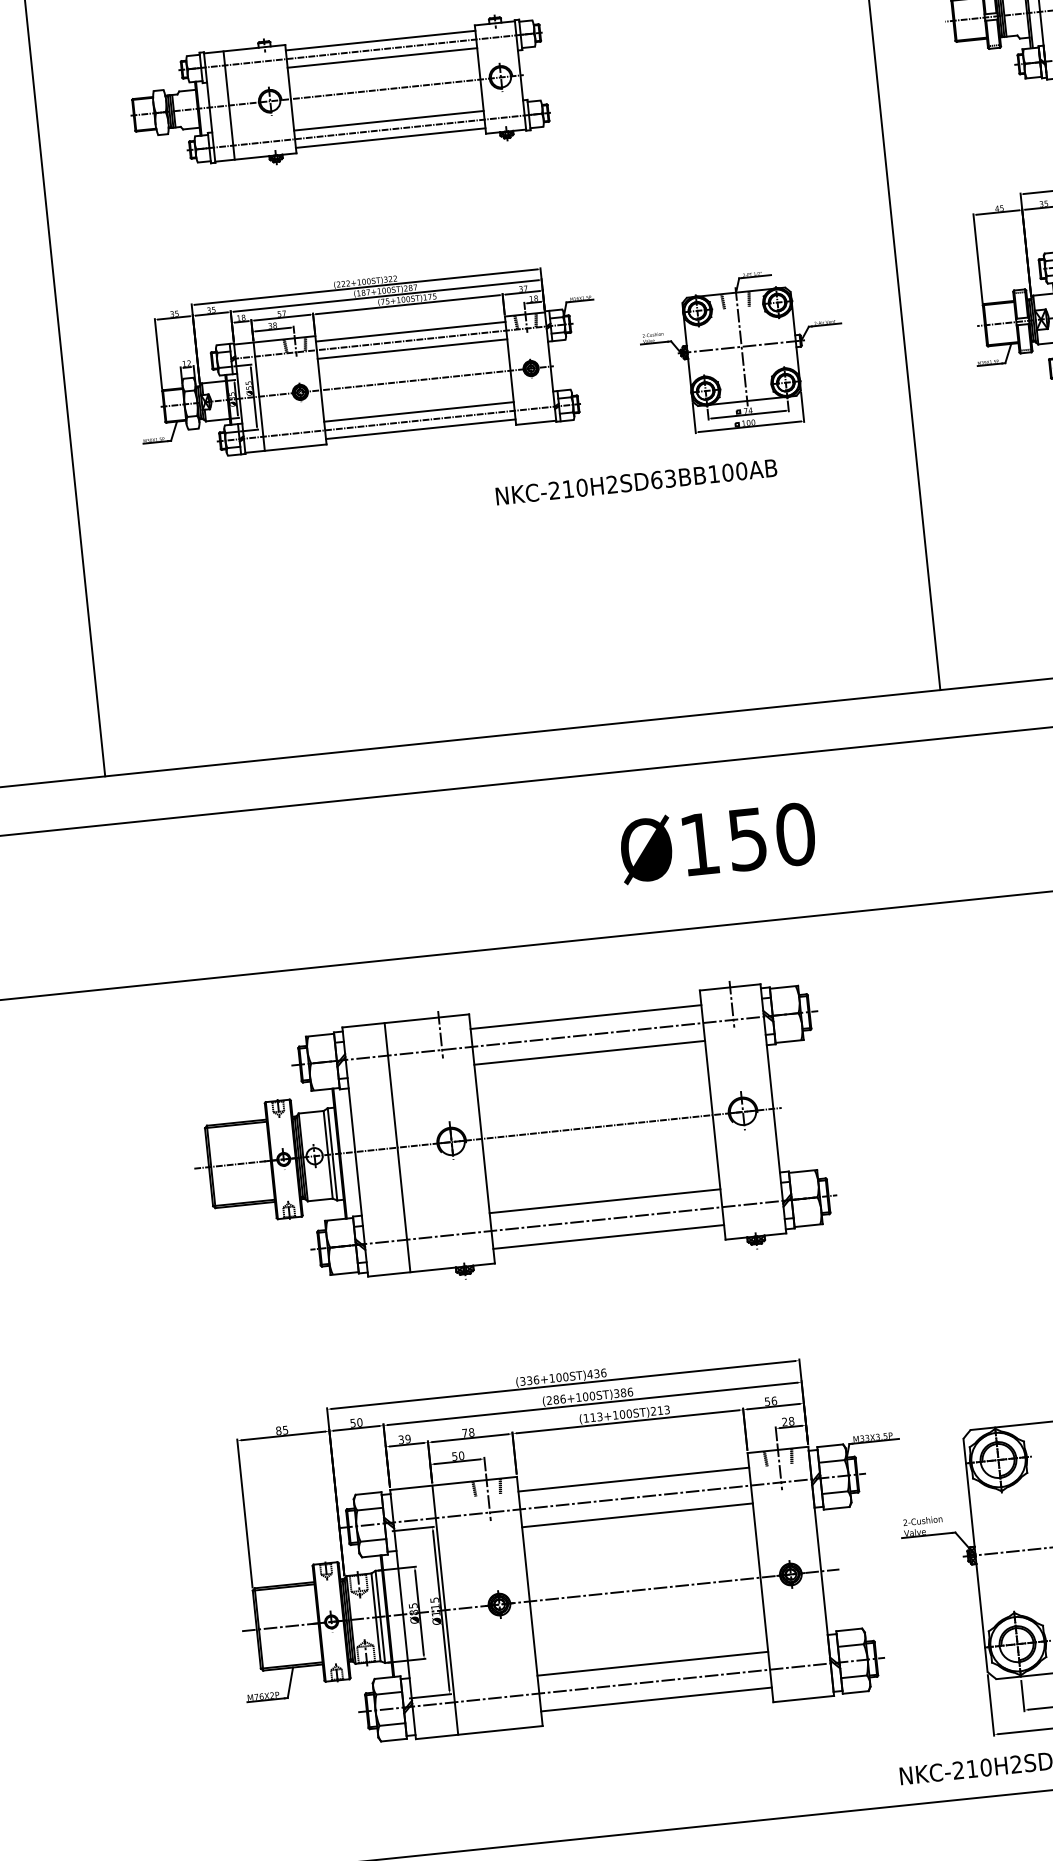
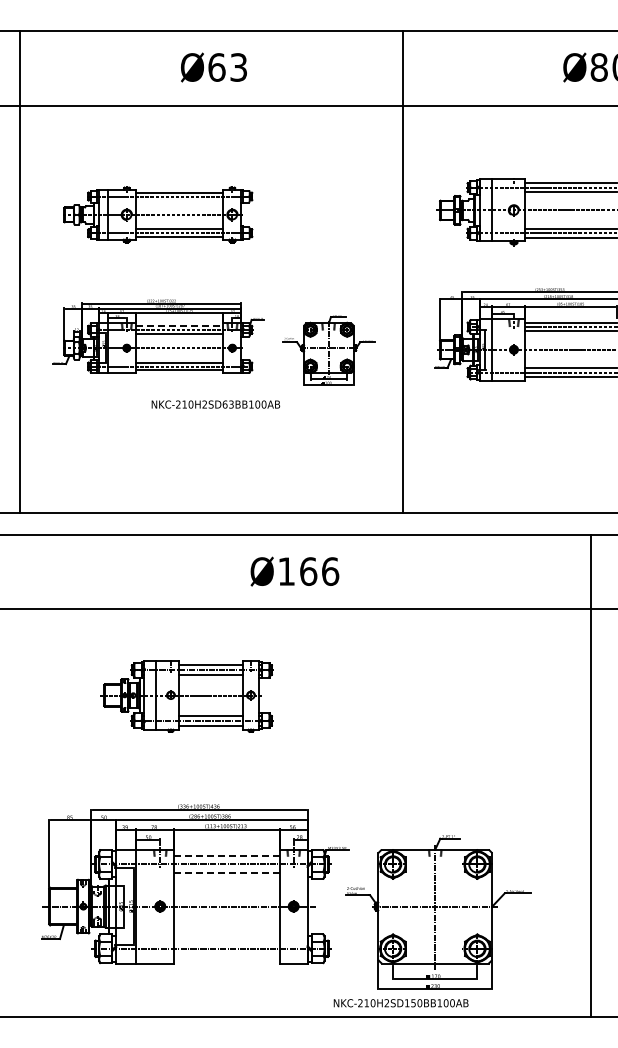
line: (382, 57) -> (179, 200), removed
line: (412, 330) -> (180, 325), solid -> dashed
text: (635, 482) -> (215, 404), moved
text: (771, 836) -> (319, 571), Ø150 -> Ø166
part: (509, 1139) -> (186, 696), size x0.6
line: (632, 1480) -> (226, 856), solid -> dashed
line: (636, 1515) -> (226, 872), solid -> dashed
line: (651, 1663) -> (226, 940), removed
line: (655, 1698) -> (226, 956), removed

